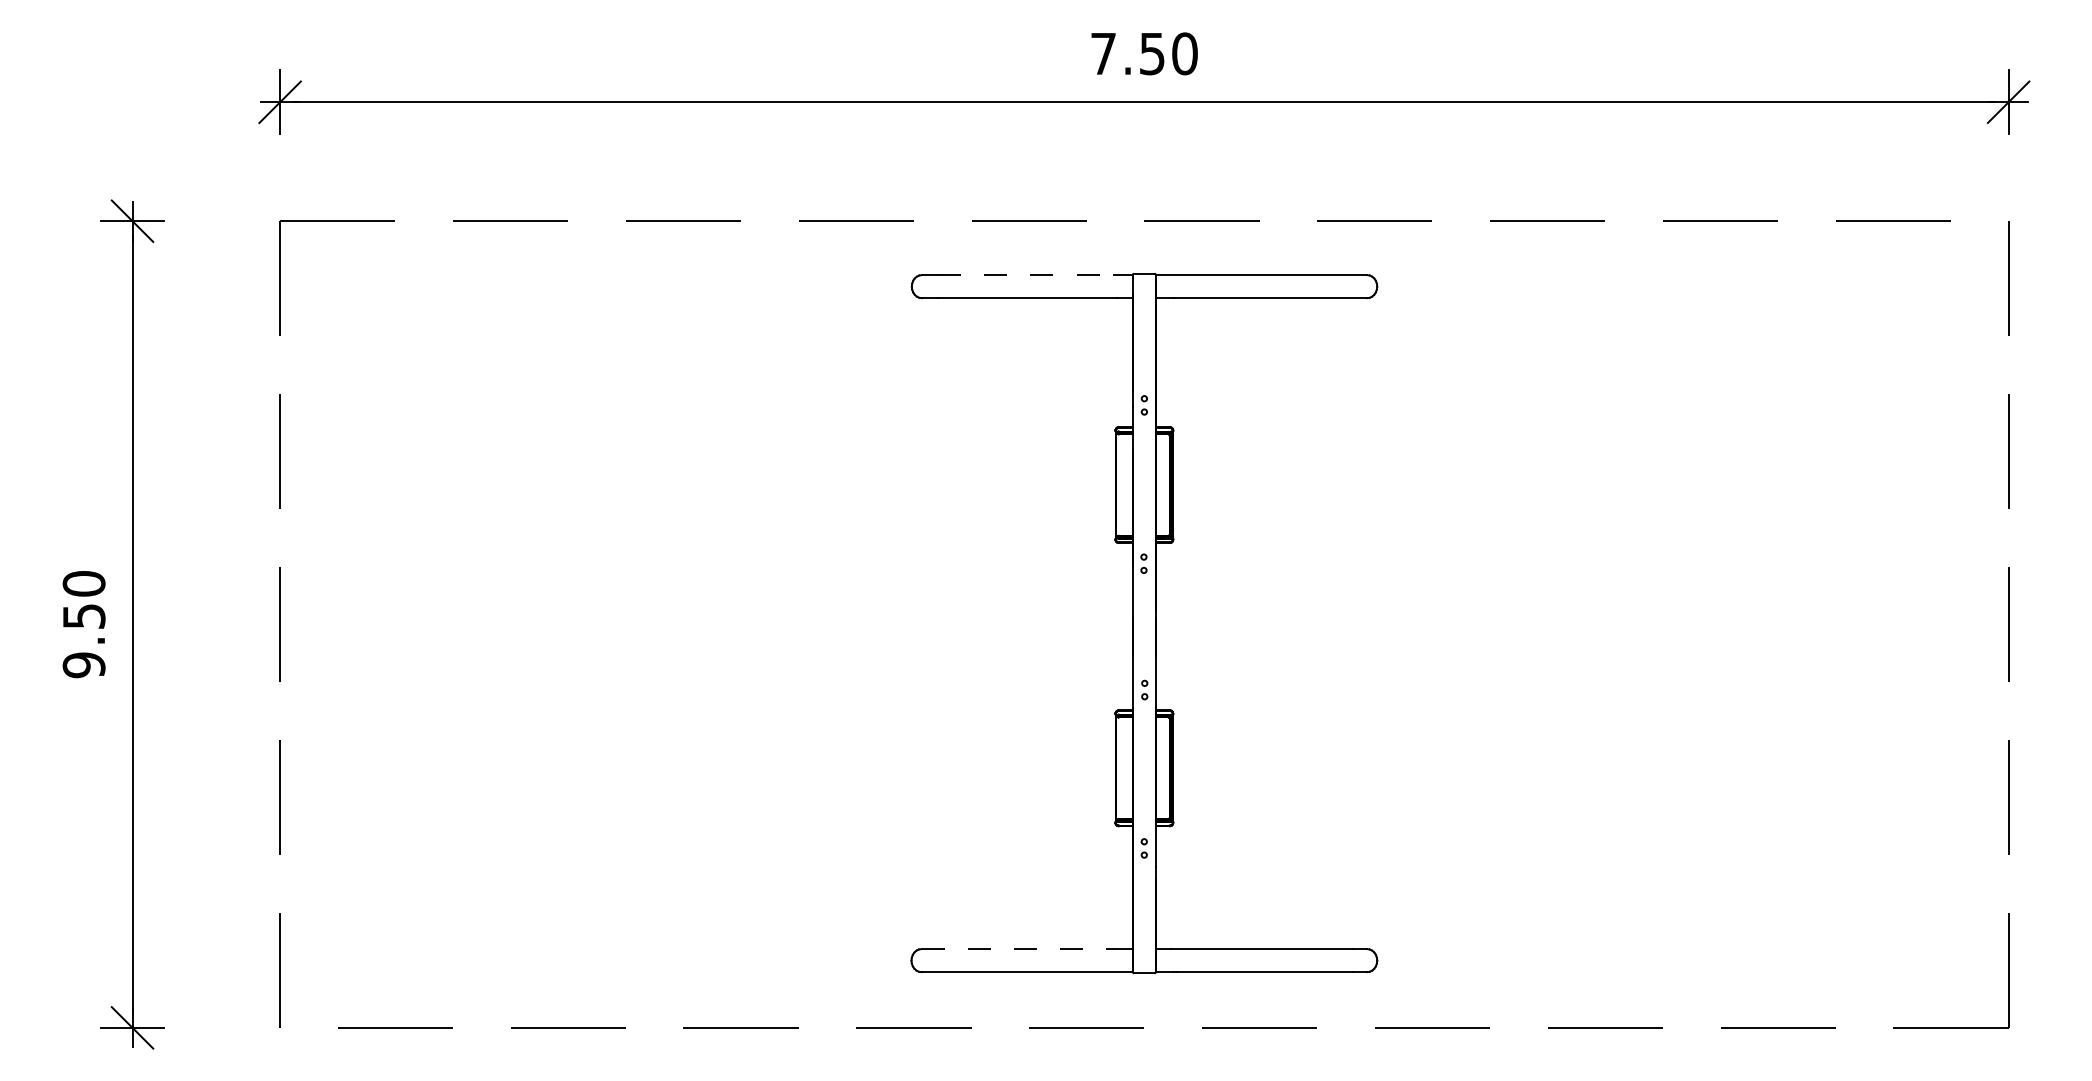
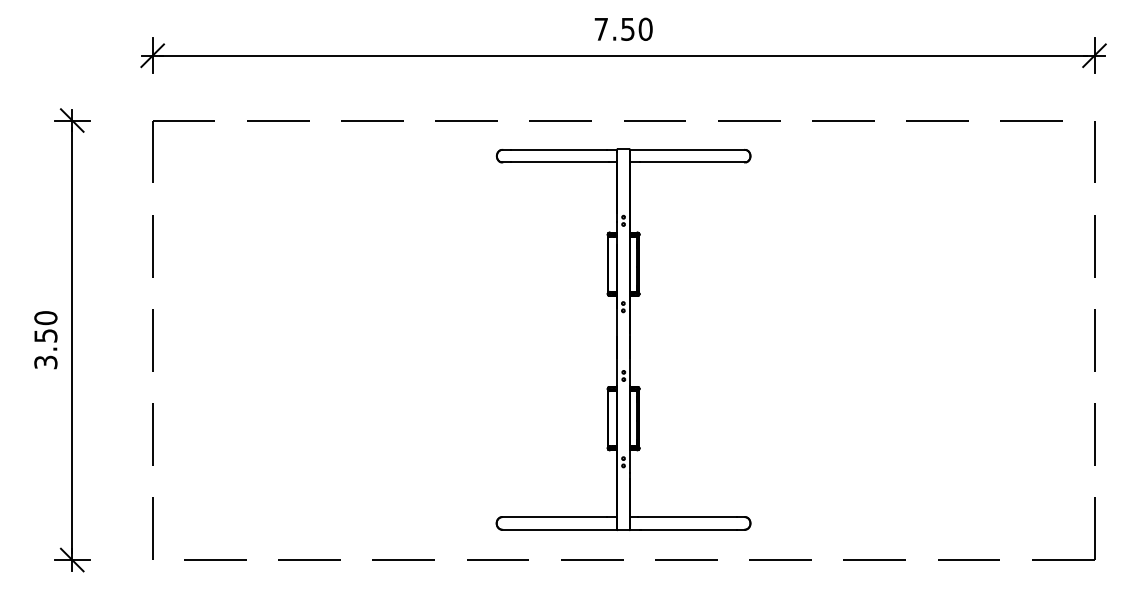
line: (1026, 274) -> (559, 149), dashed -> solid
text: (83, 665) -> (45, 362), 9.50 -> 3.50
line: (1017, 949) -> (554, 517), dashed -> solid

